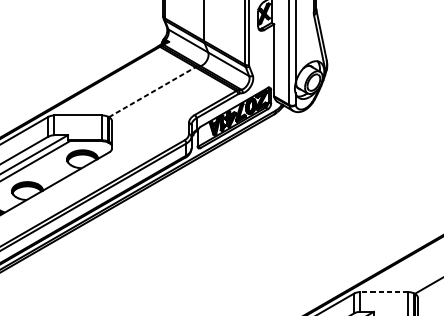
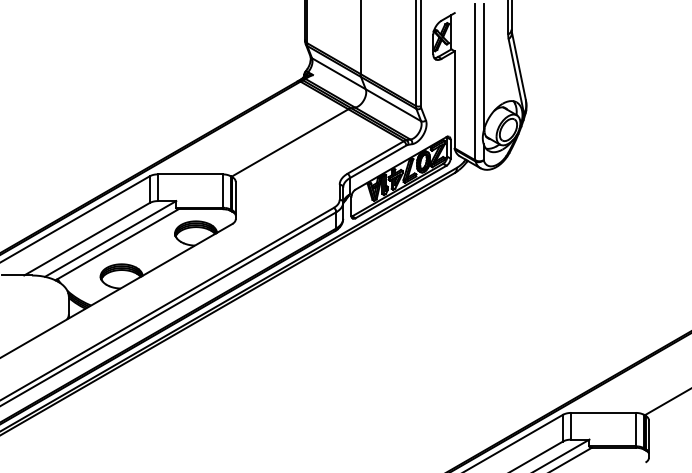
line: (152, 91) -> (290, 142), dashed -> solid
line: (384, 291) -> (603, 412), dashed -> solid

